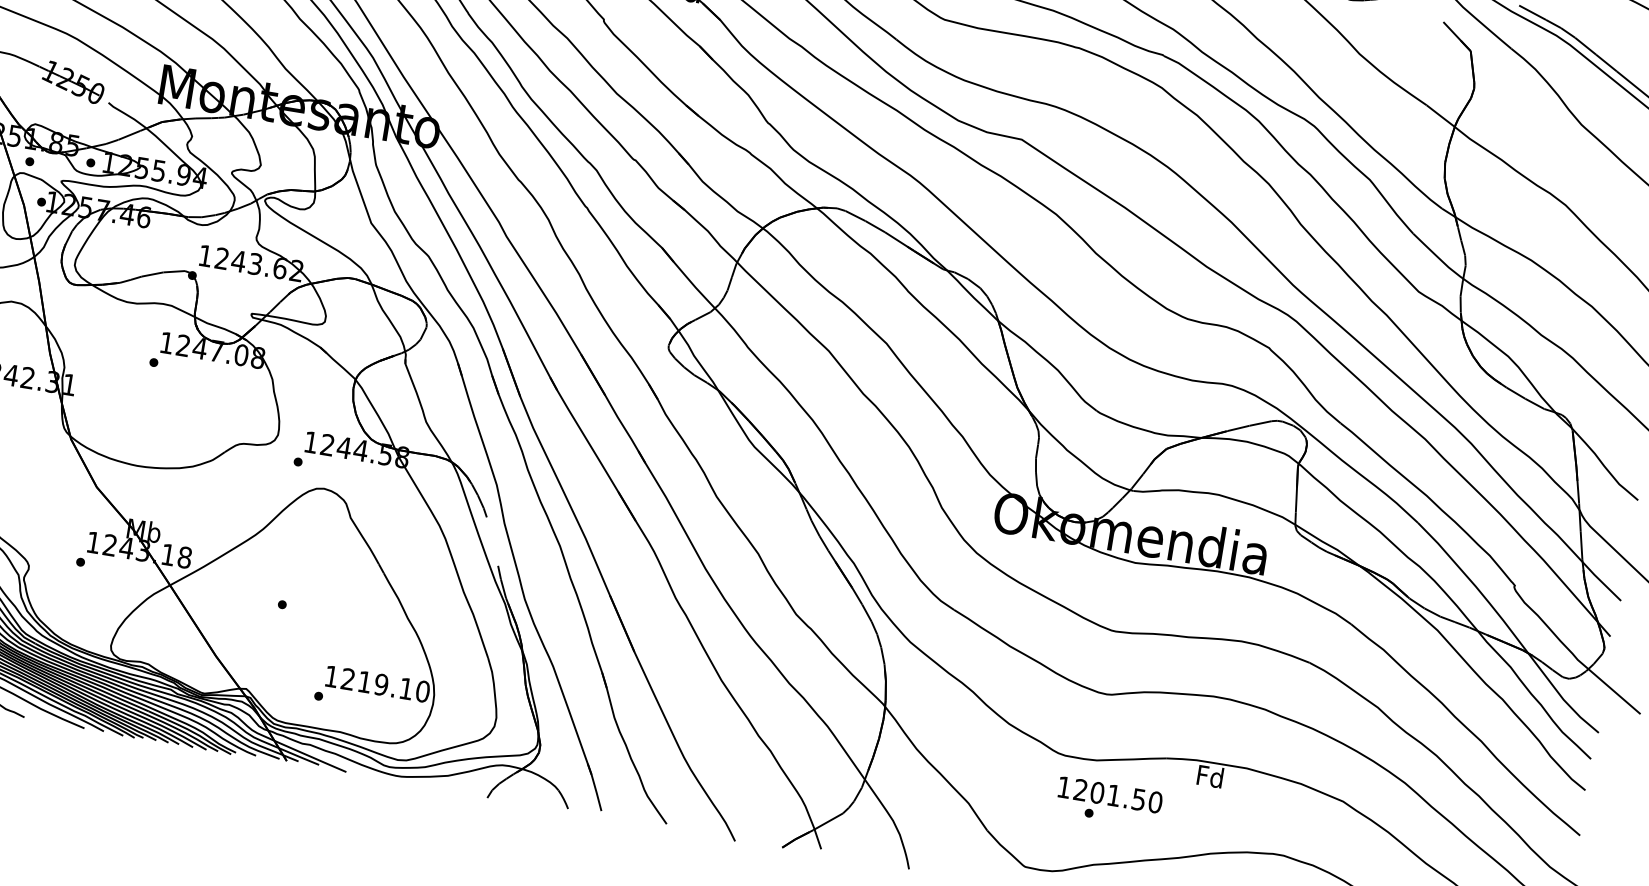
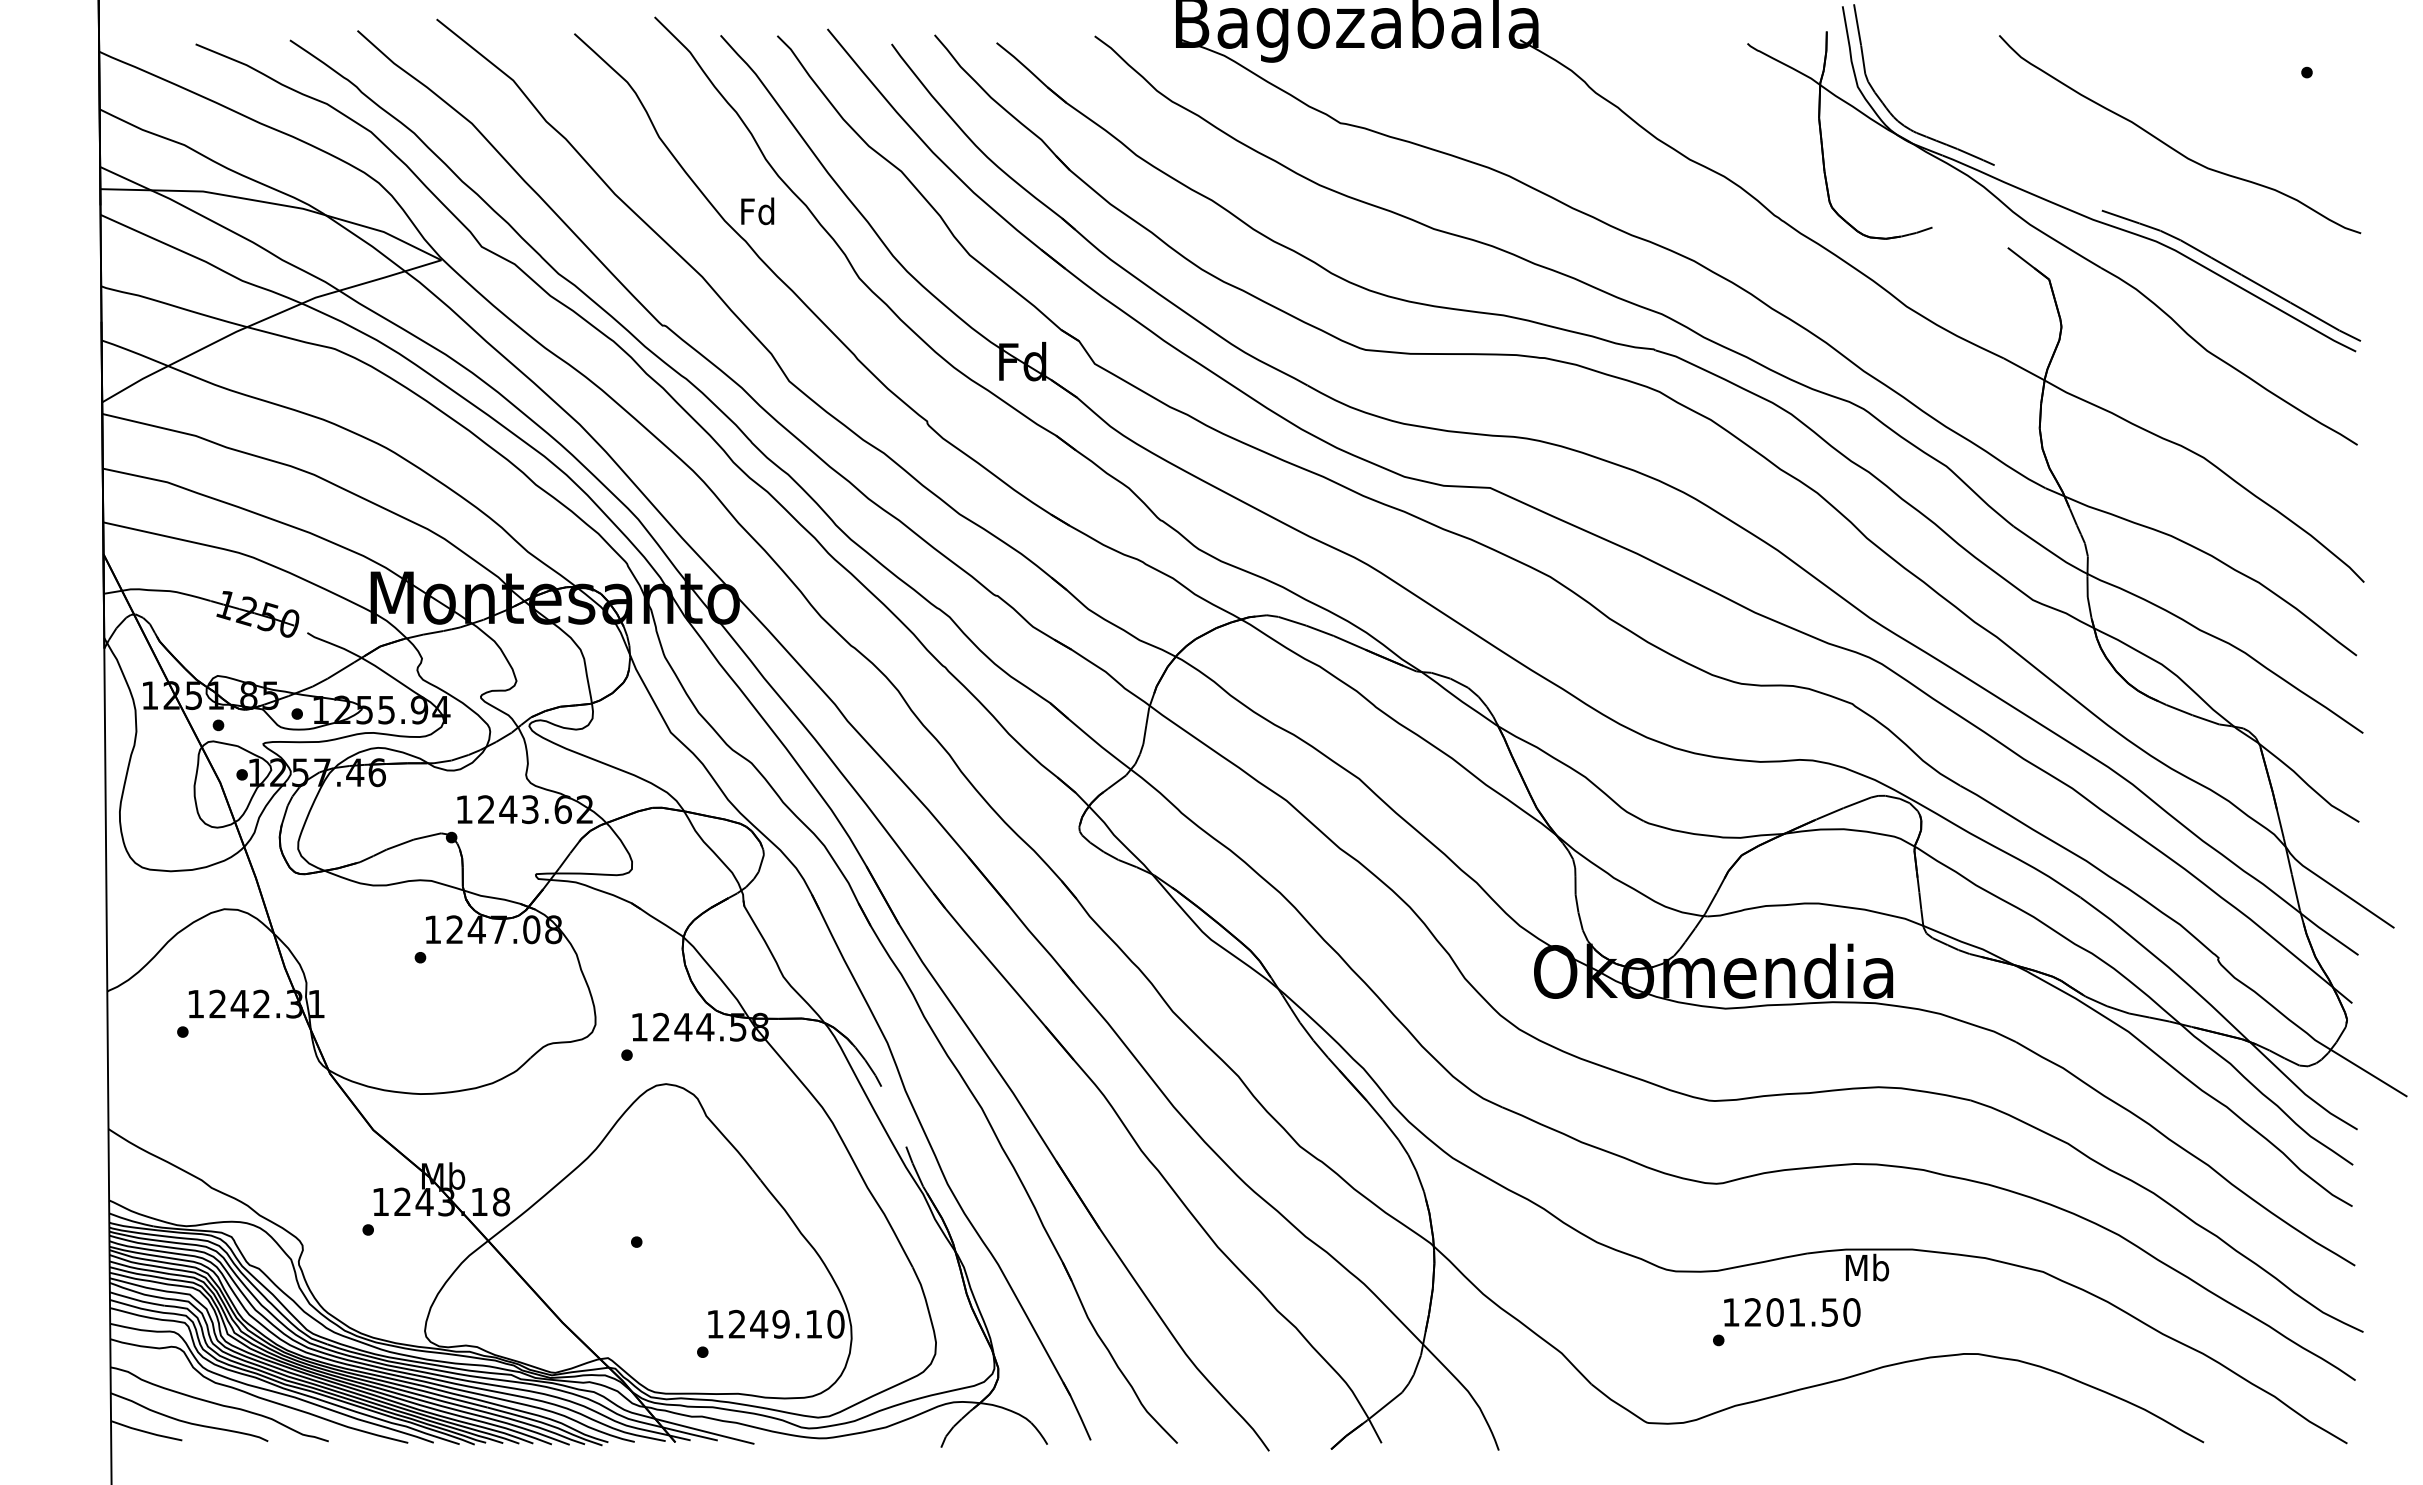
text: (365, 682) -> (759, 1324), 1219.10 -> 1249.10
text: (1210, 776) -> (1867, 1267), Fd -> Mb
text: (1110, 795) -> (1792, 1312), moved

